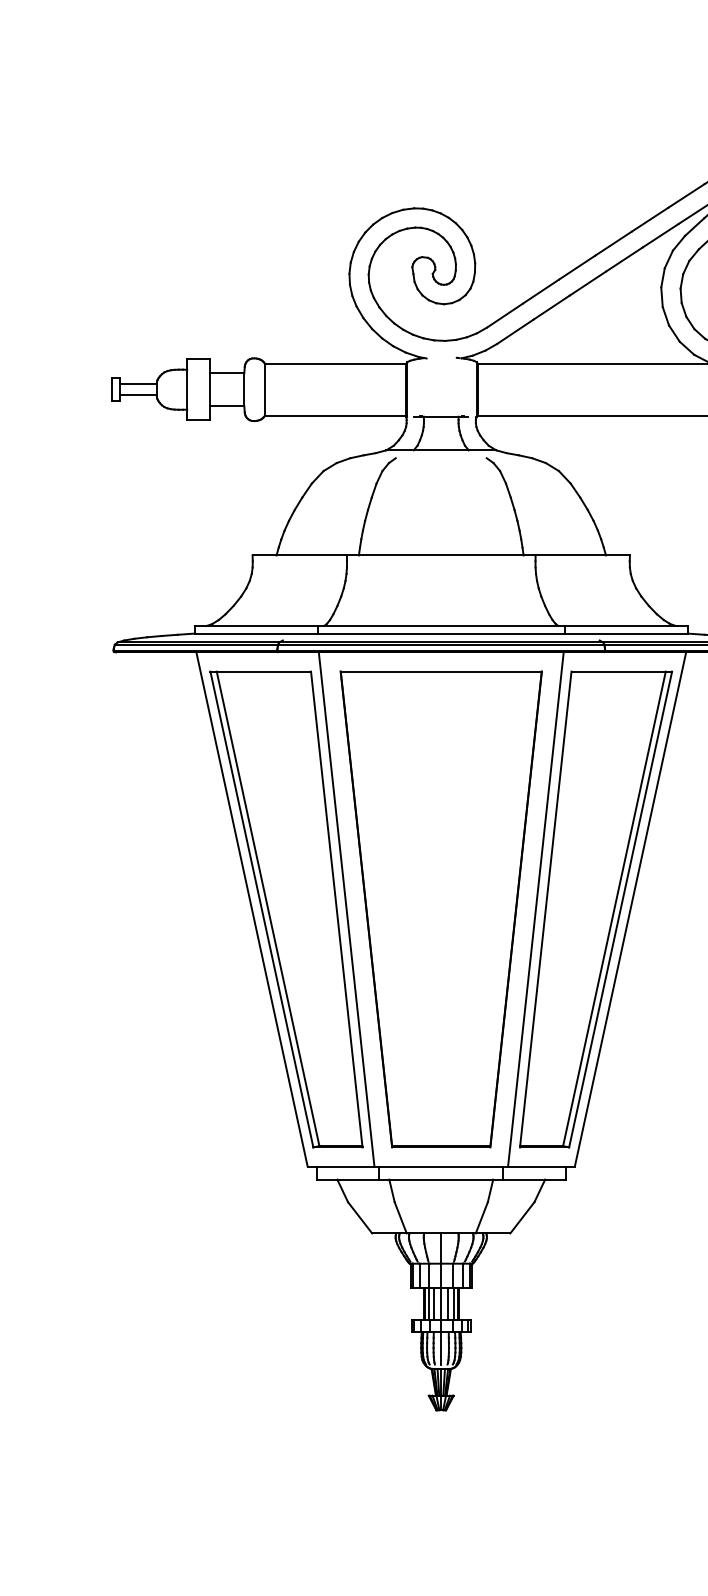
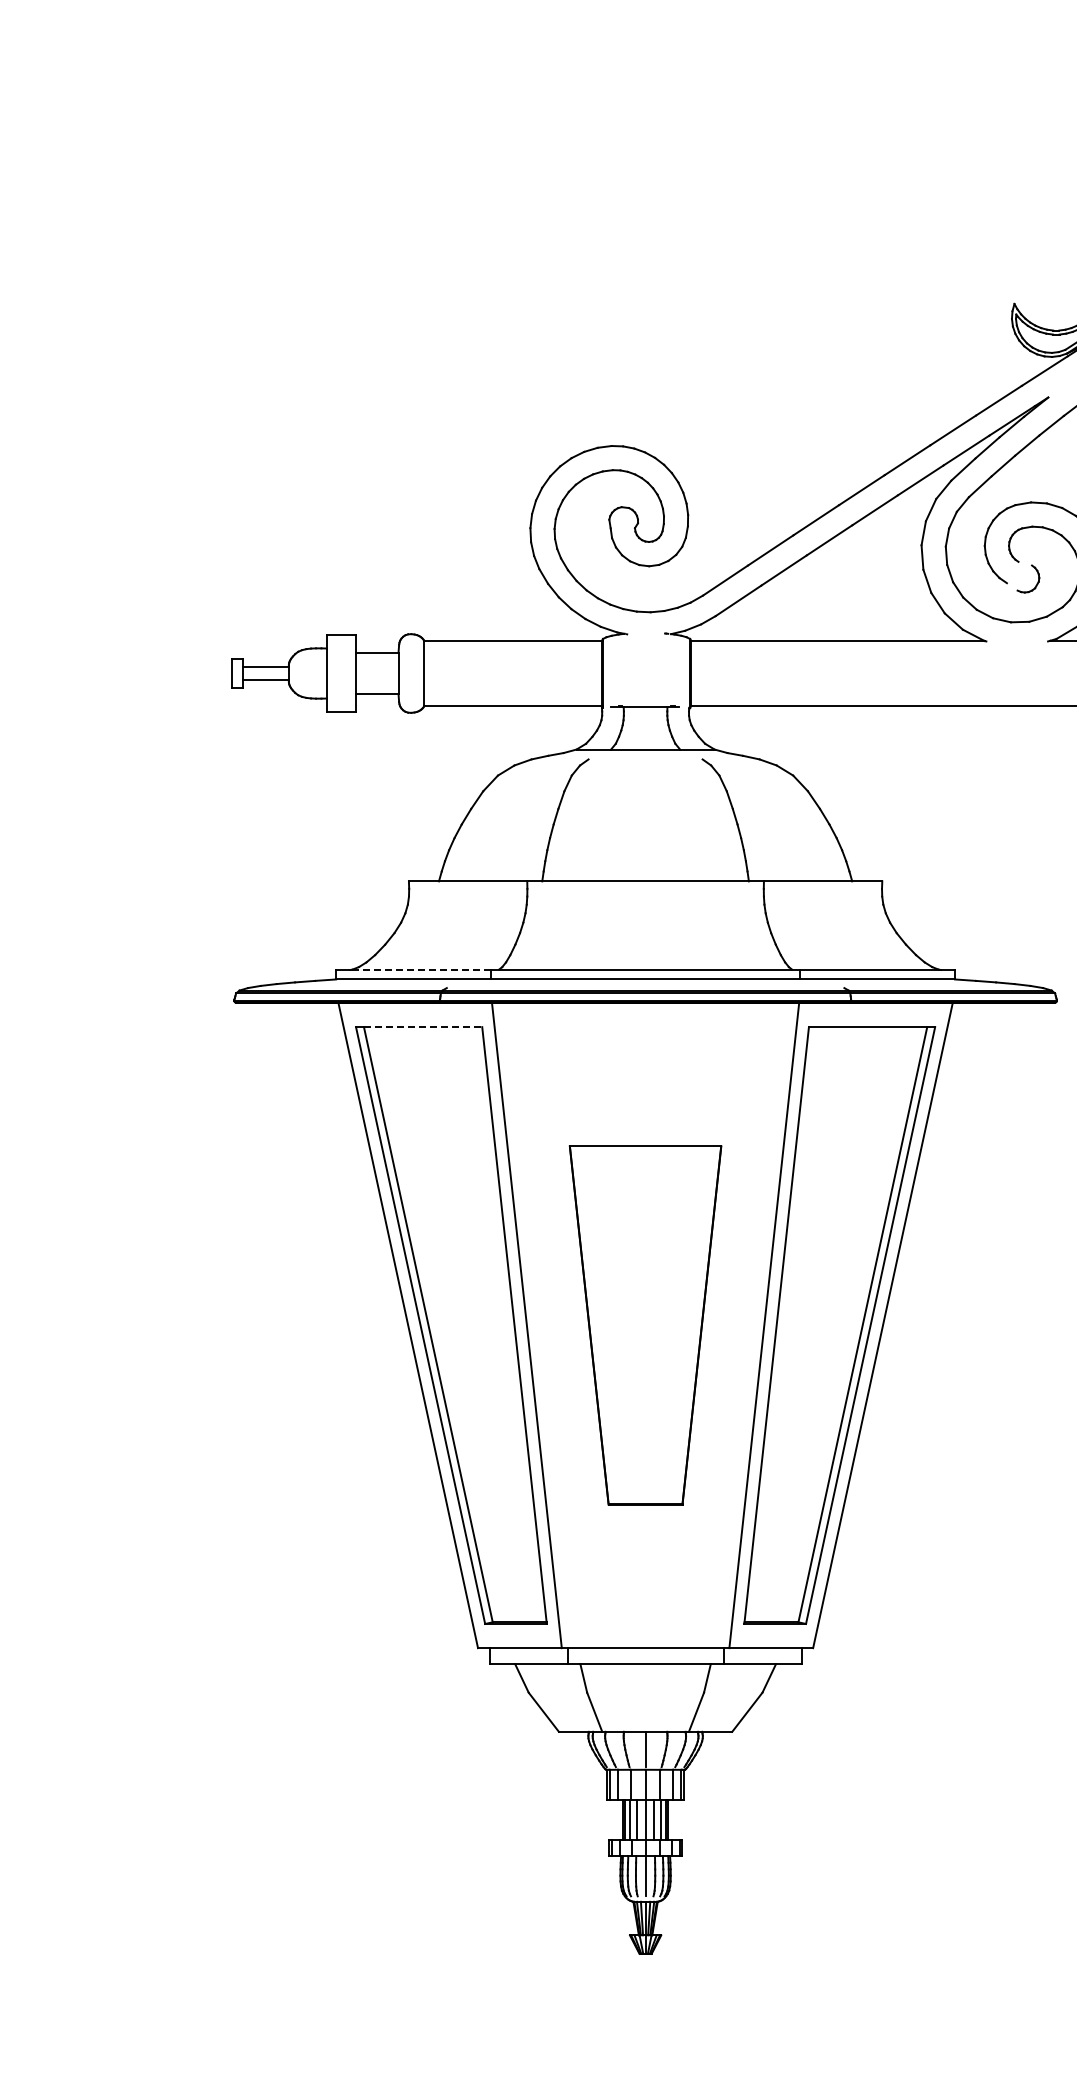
line: (261, 625) -> (420, 969), solid -> dashed
line: (264, 671) -> (423, 1027), solid -> dashed
part: (441, 909) -> (645, 1325), size x0.6

